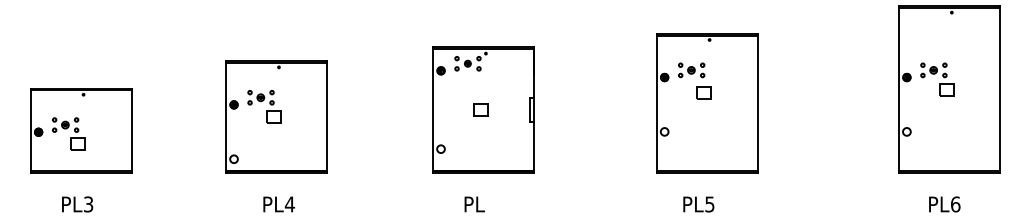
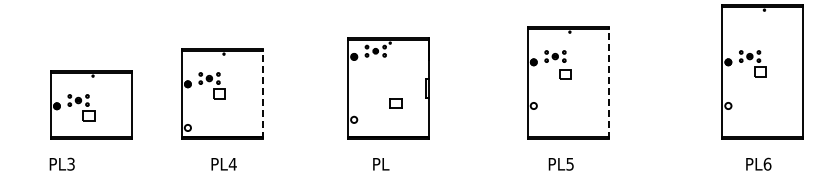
line: (757, 102) -> (608, 82), solid -> dashed
part: (480, 110) -> (395, 103), moved
line: (326, 116) -> (262, 93), solid -> dashed
part: (81, 130) -> (91, 104), moved

